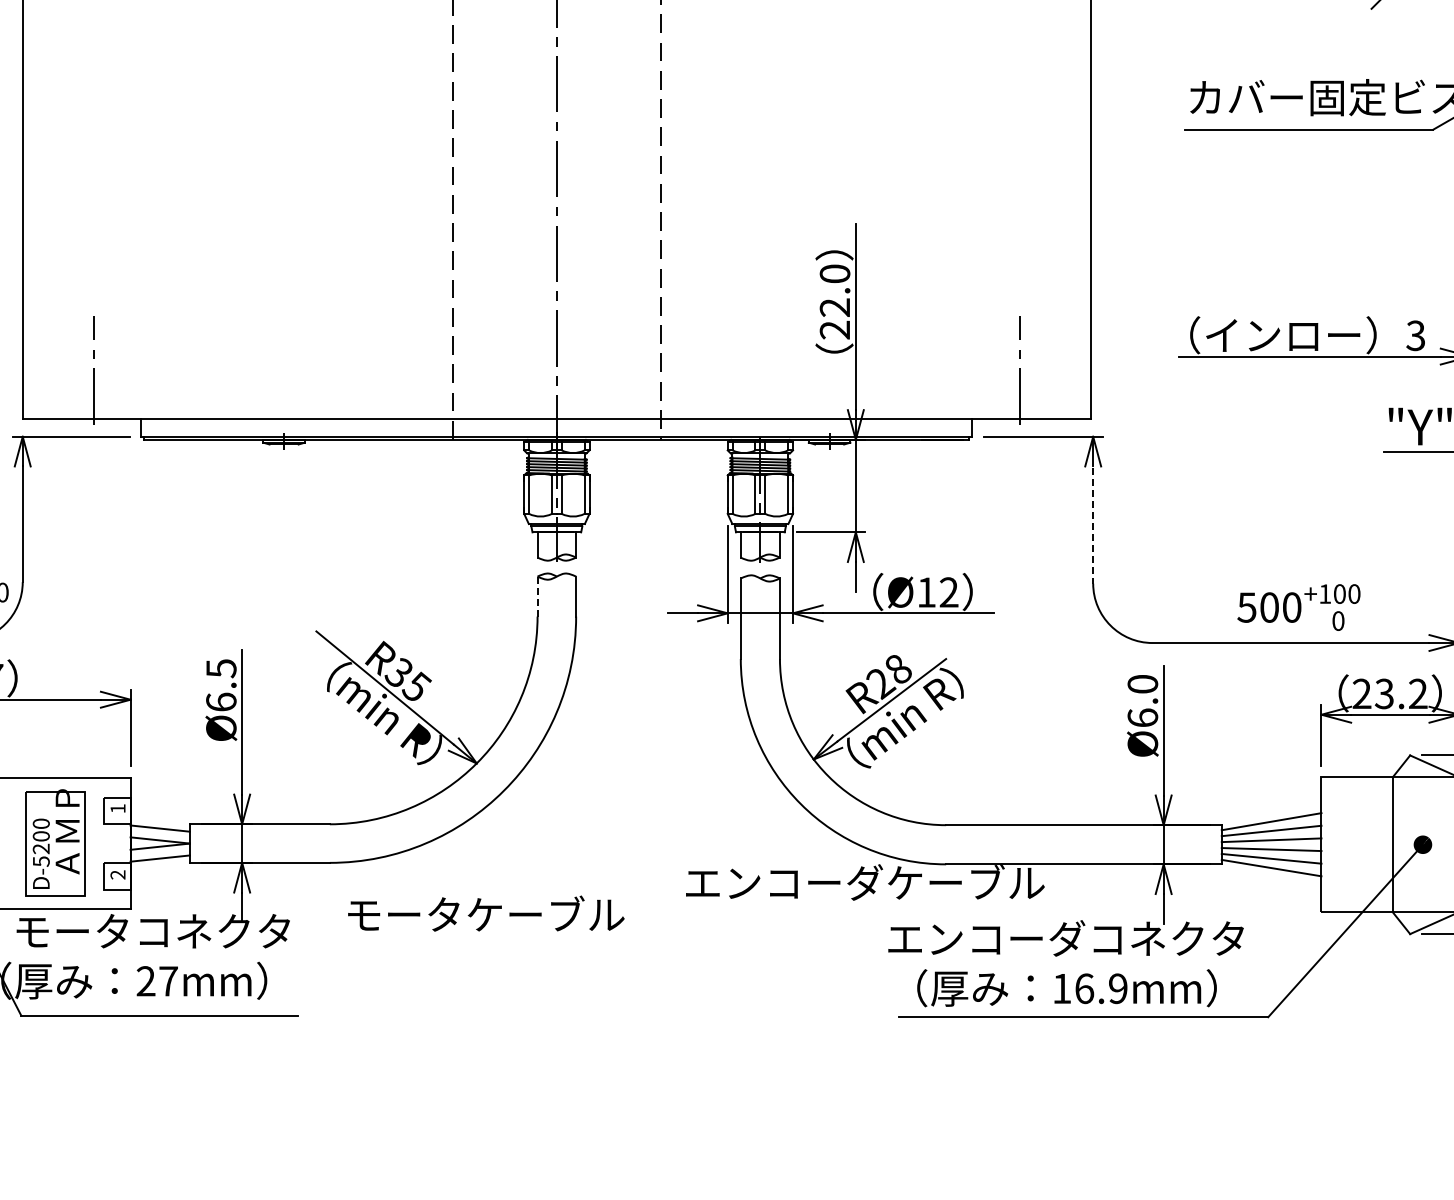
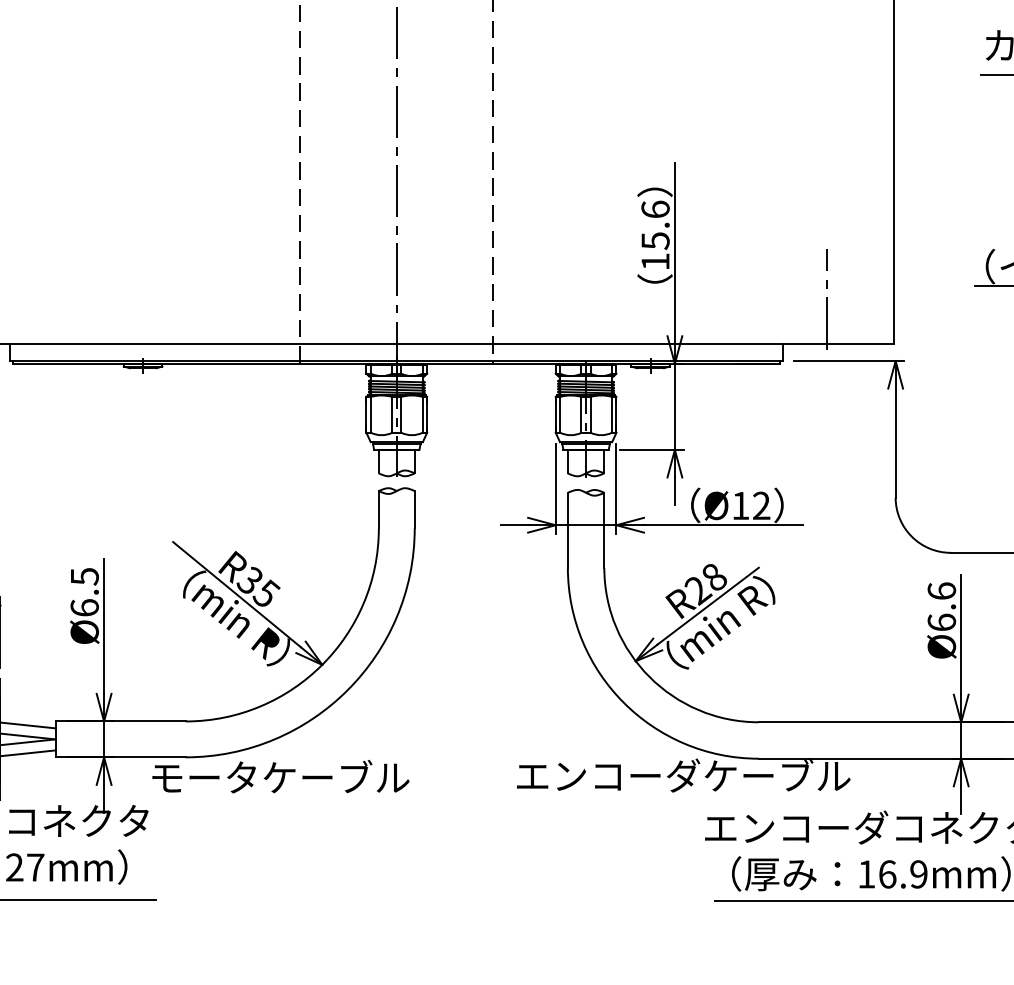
text: (834, 301) -> (655, 235), 22.0 -> 15.6
line: (1093, 525) -> (895, 443), dashed -> solid
line: (537, 596) -> (378, 509), dashed -> solid
text: (1142, 683) -> (941, 590), Ø6.0 -> Ø6.6
text: (486, 913) -> (281, 776), moved

